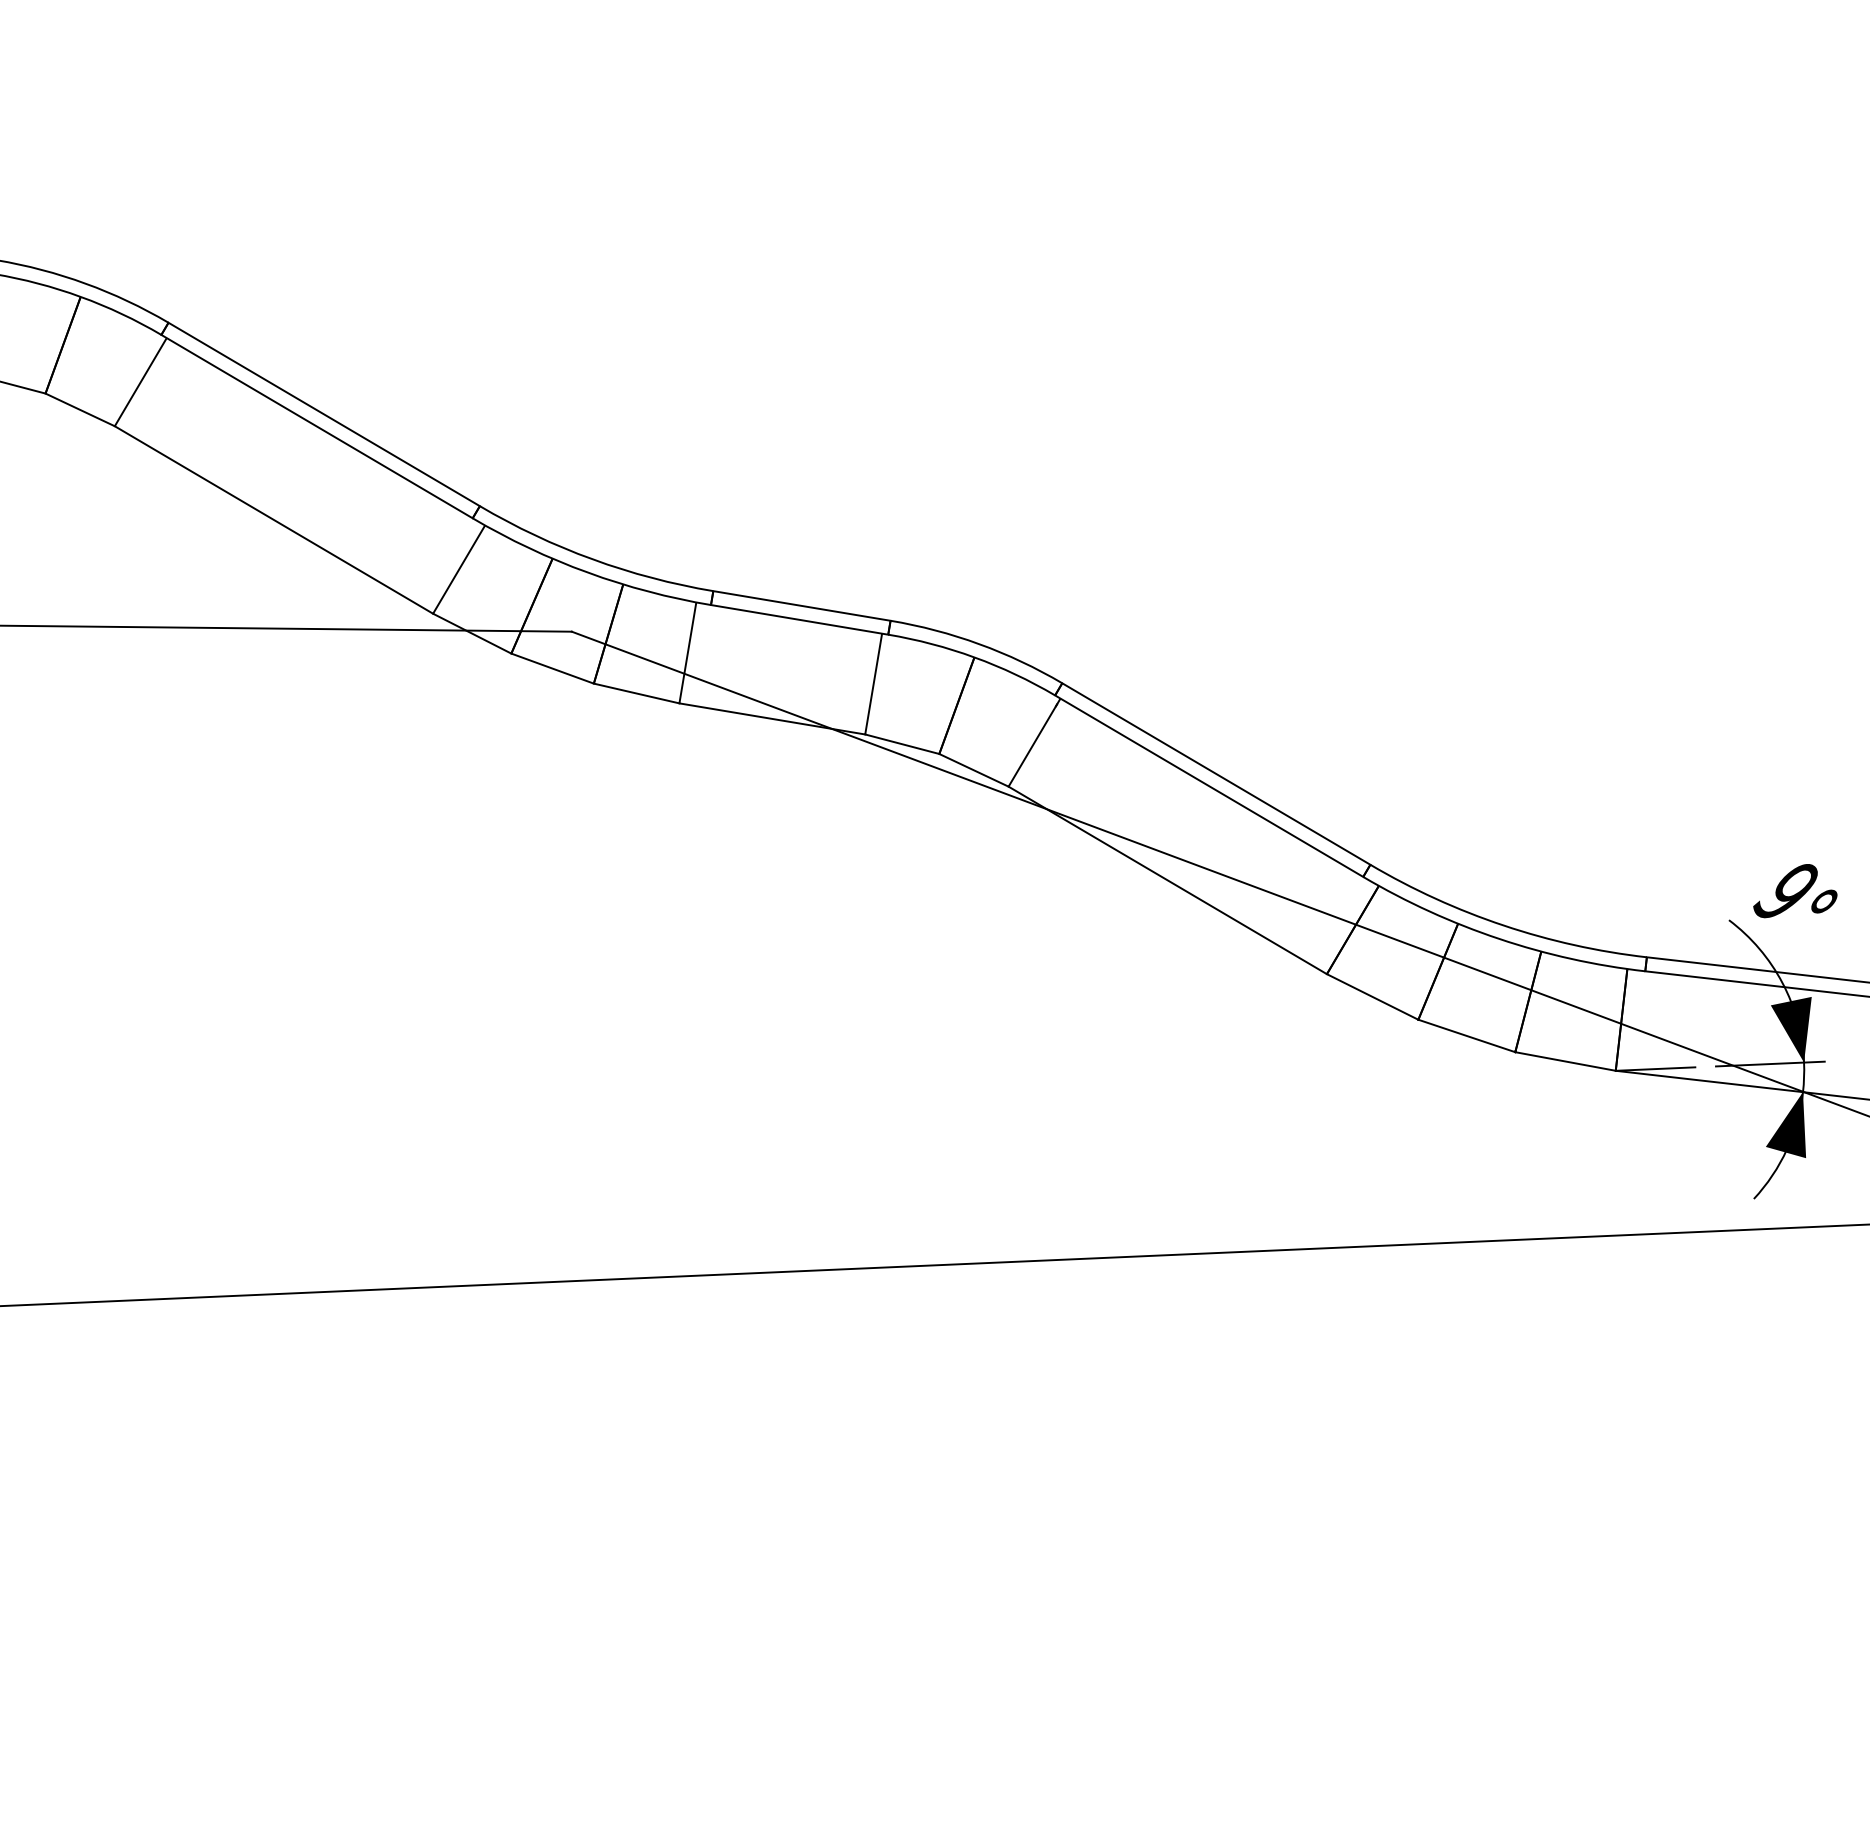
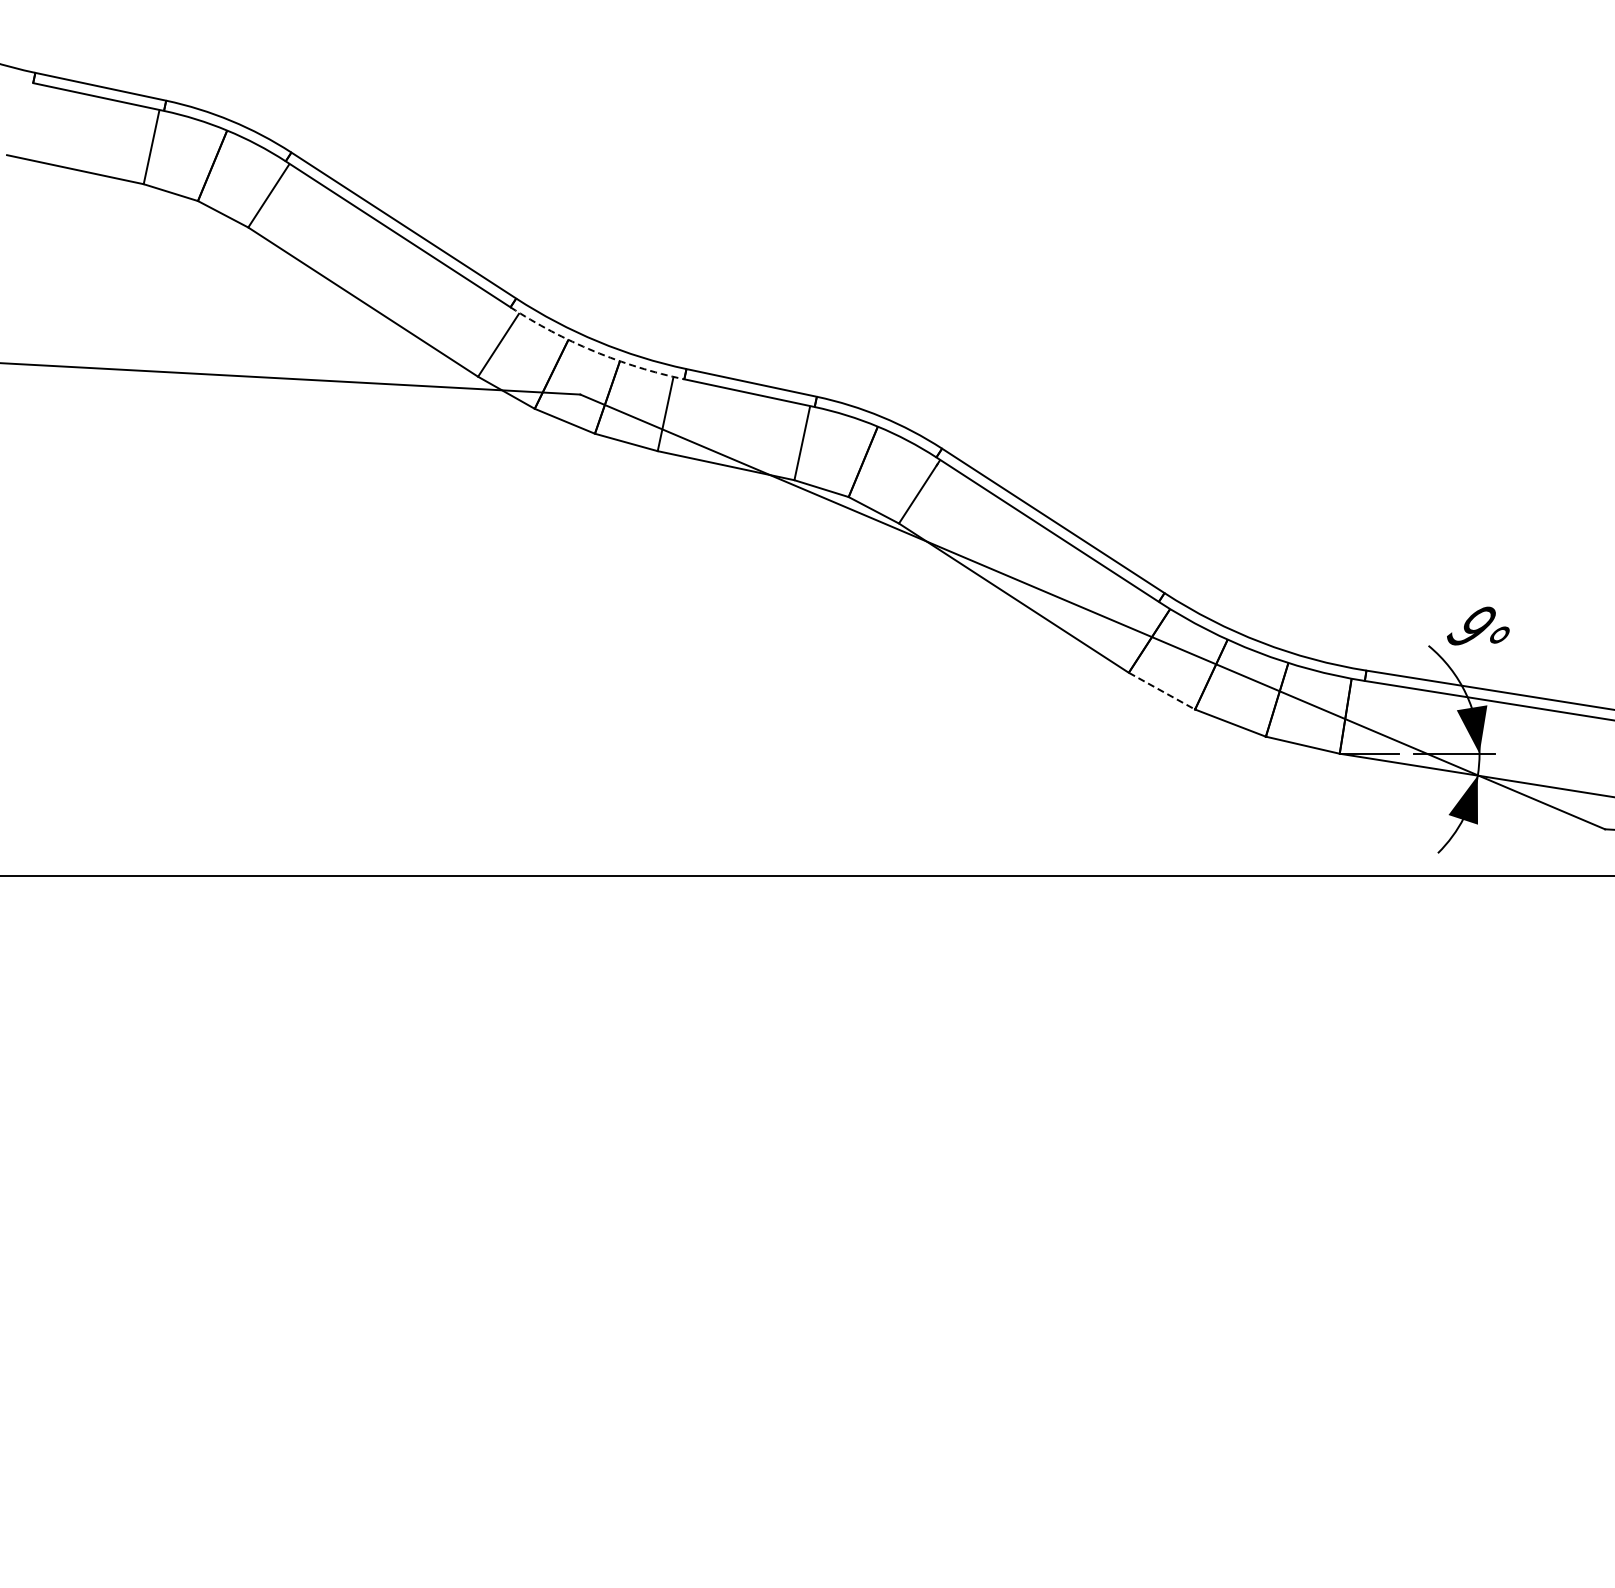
arc: (588, 572) -> (594, 351), solid -> dashed
line: (1372, 997) -> (1161, 691), solid -> dashed

